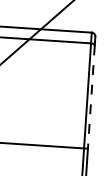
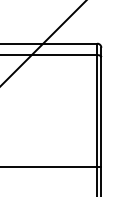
line: (91, 97) -> (101, 112), dashed -> solid

